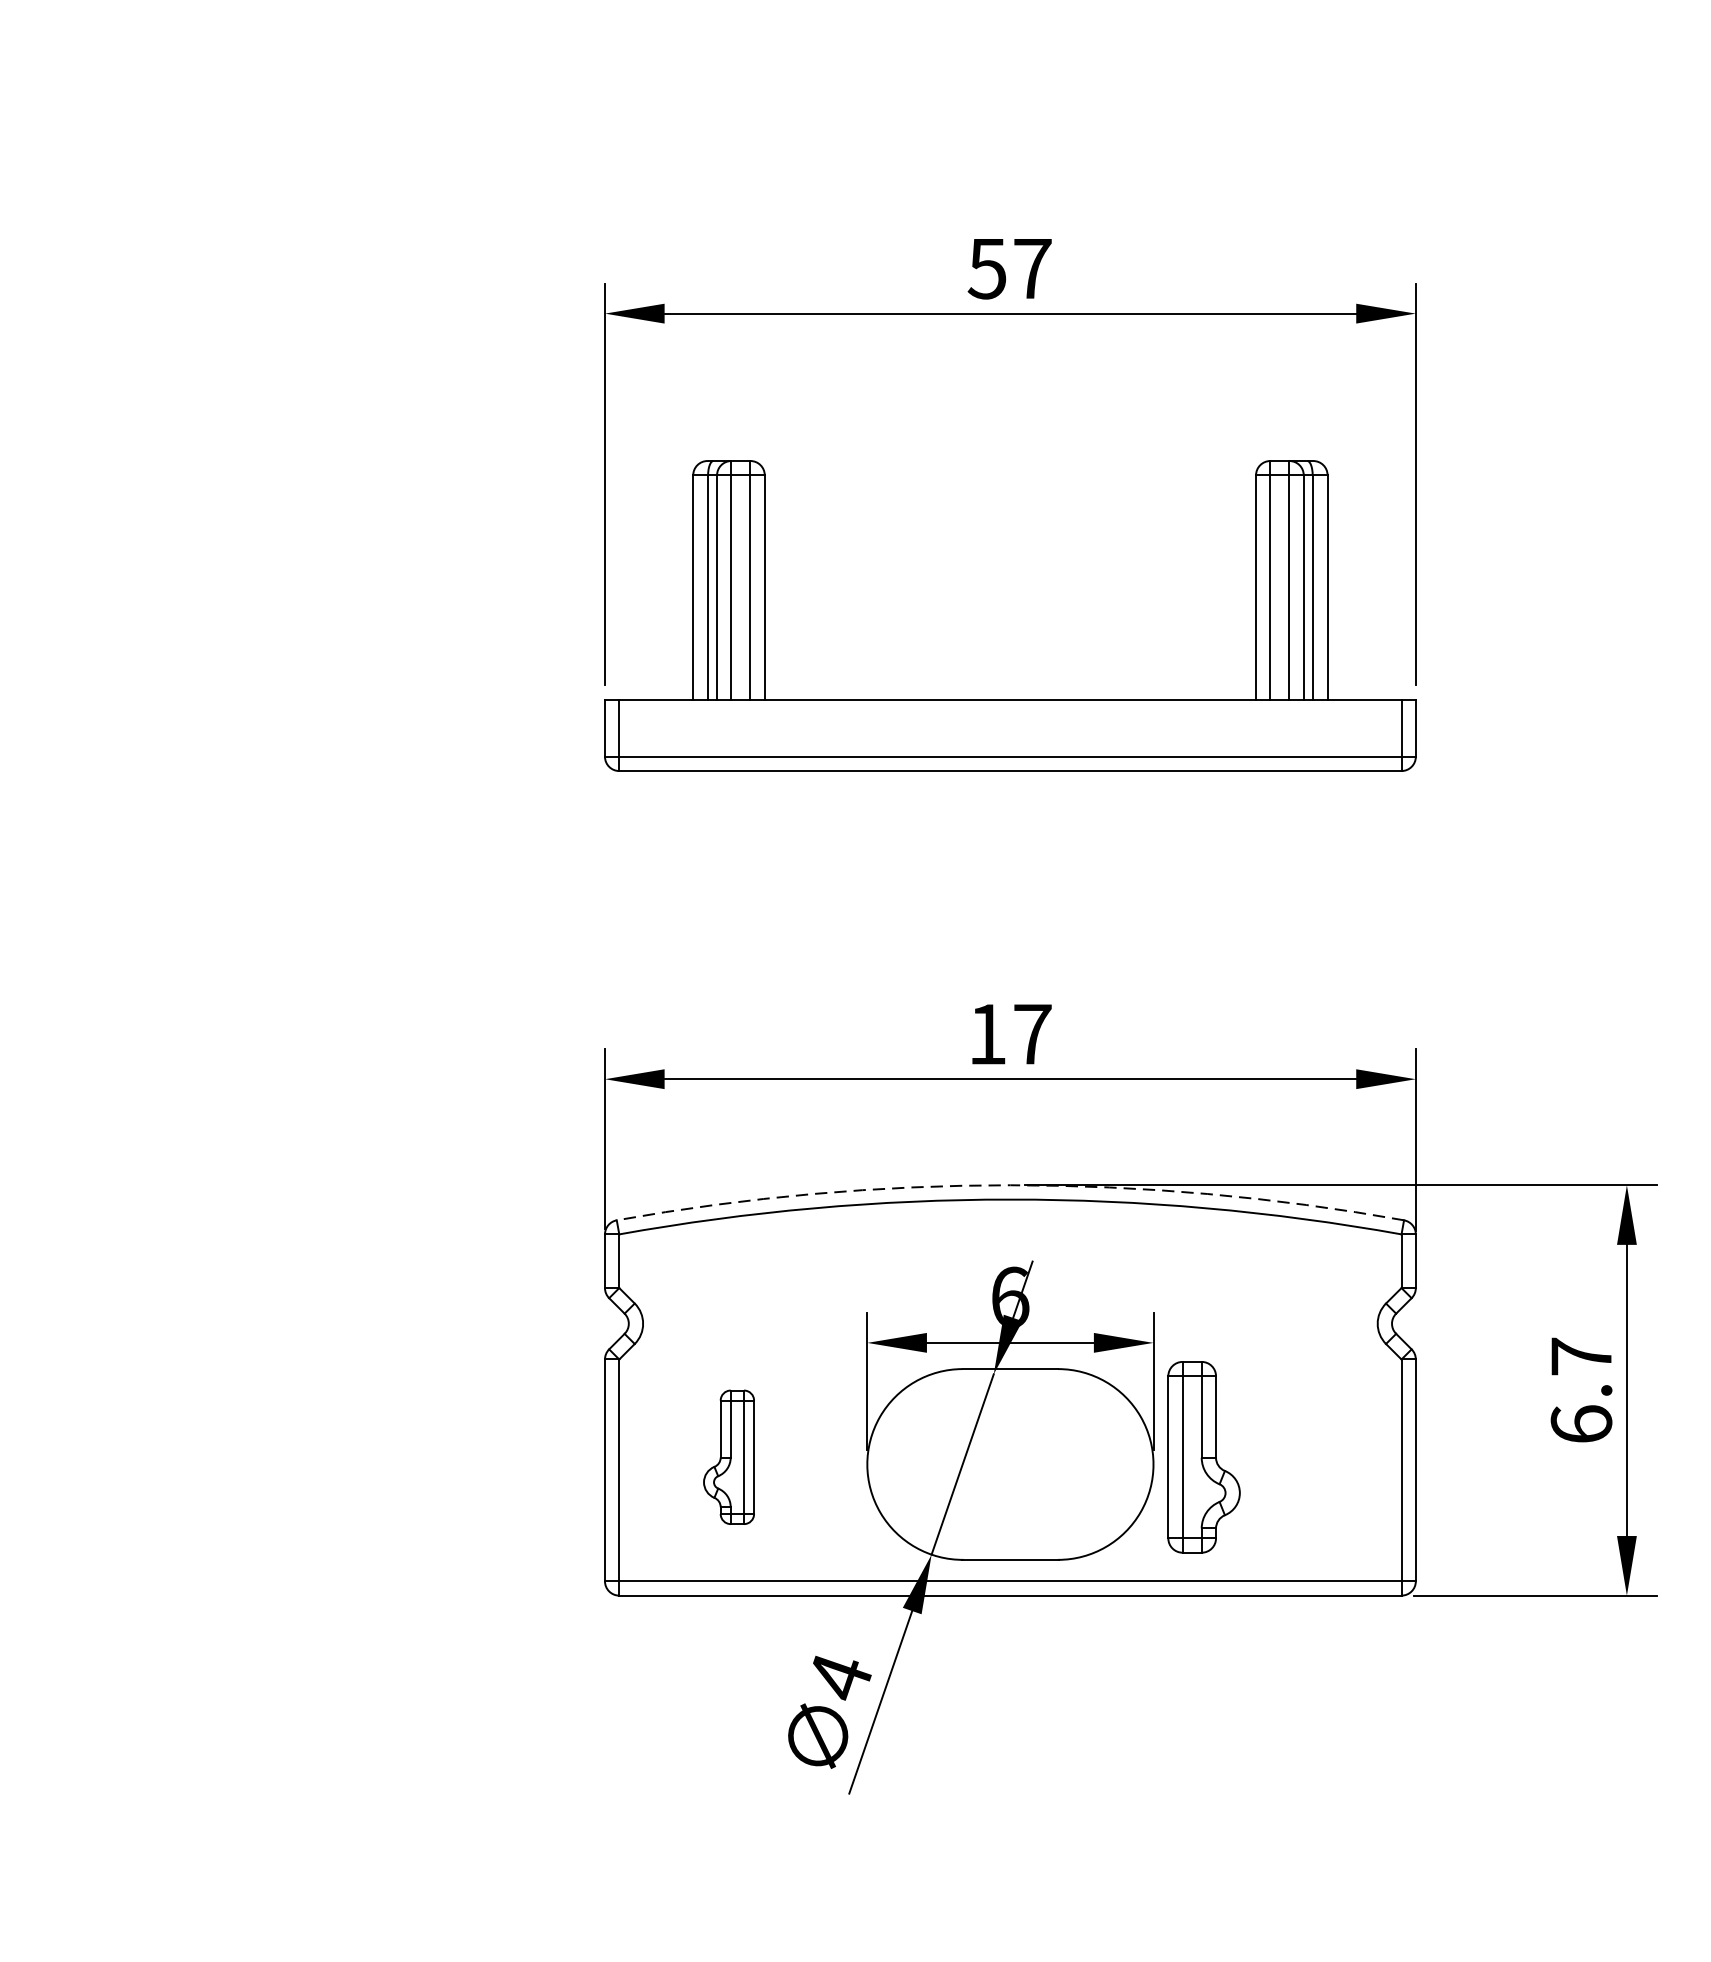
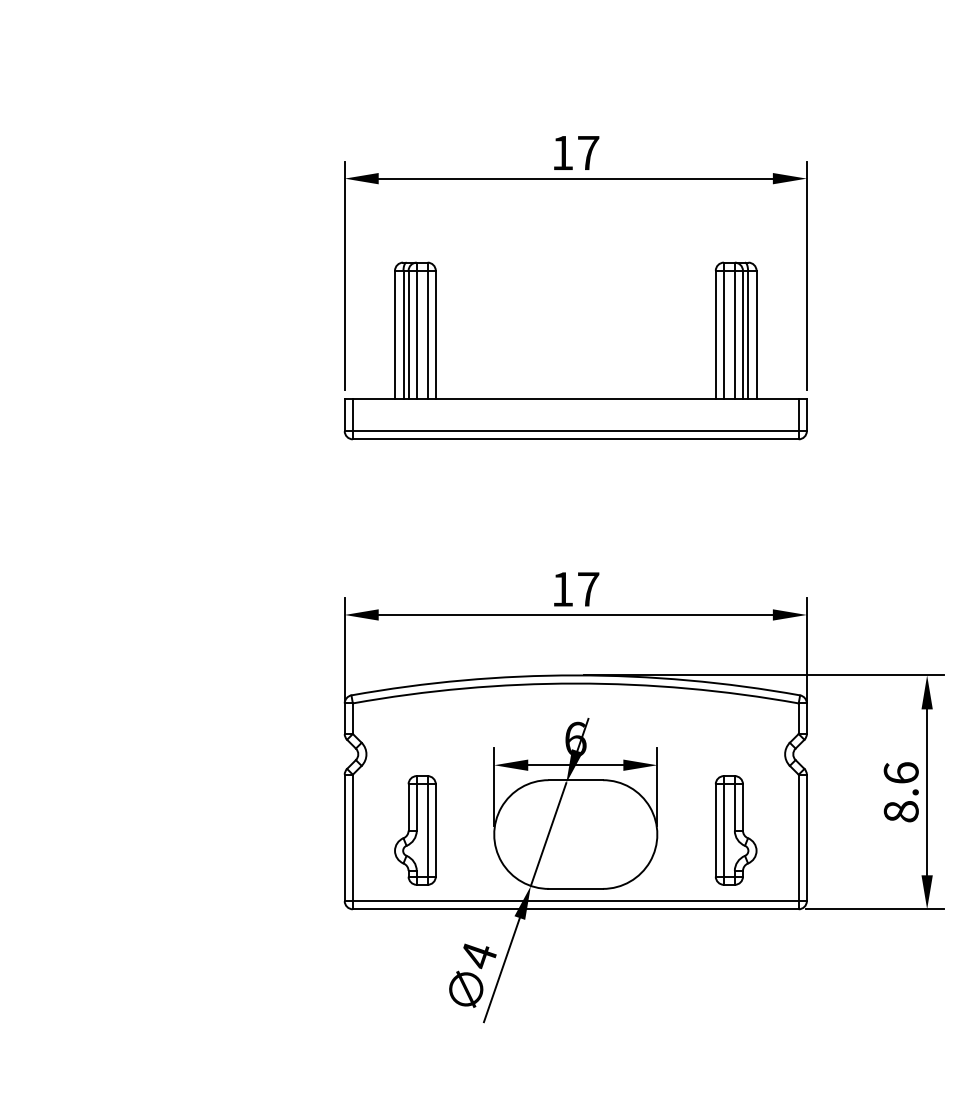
text: (987, 269) -> (562, 153), 57\f -> 17\f
arc: (1009, 1185) -> (575, 675), dashed -> solid
text: (1580, 1390) -> (900, 792), 6.7\f -> 8.6\f
part: (729, 1457) -> (415, 830), size x1.43
part: (1204, 1457) -> (736, 830), moved

